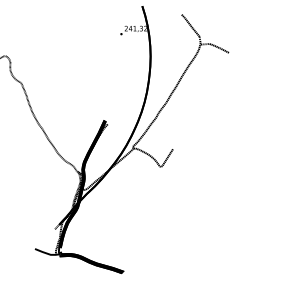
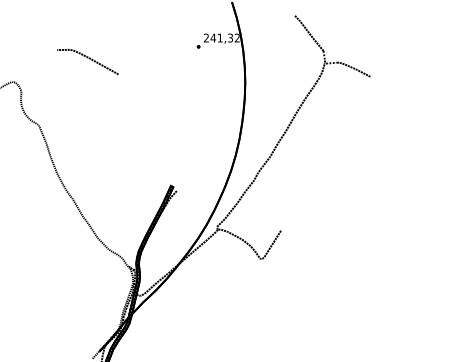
curve: (51, 41) -> (86, 58), added

